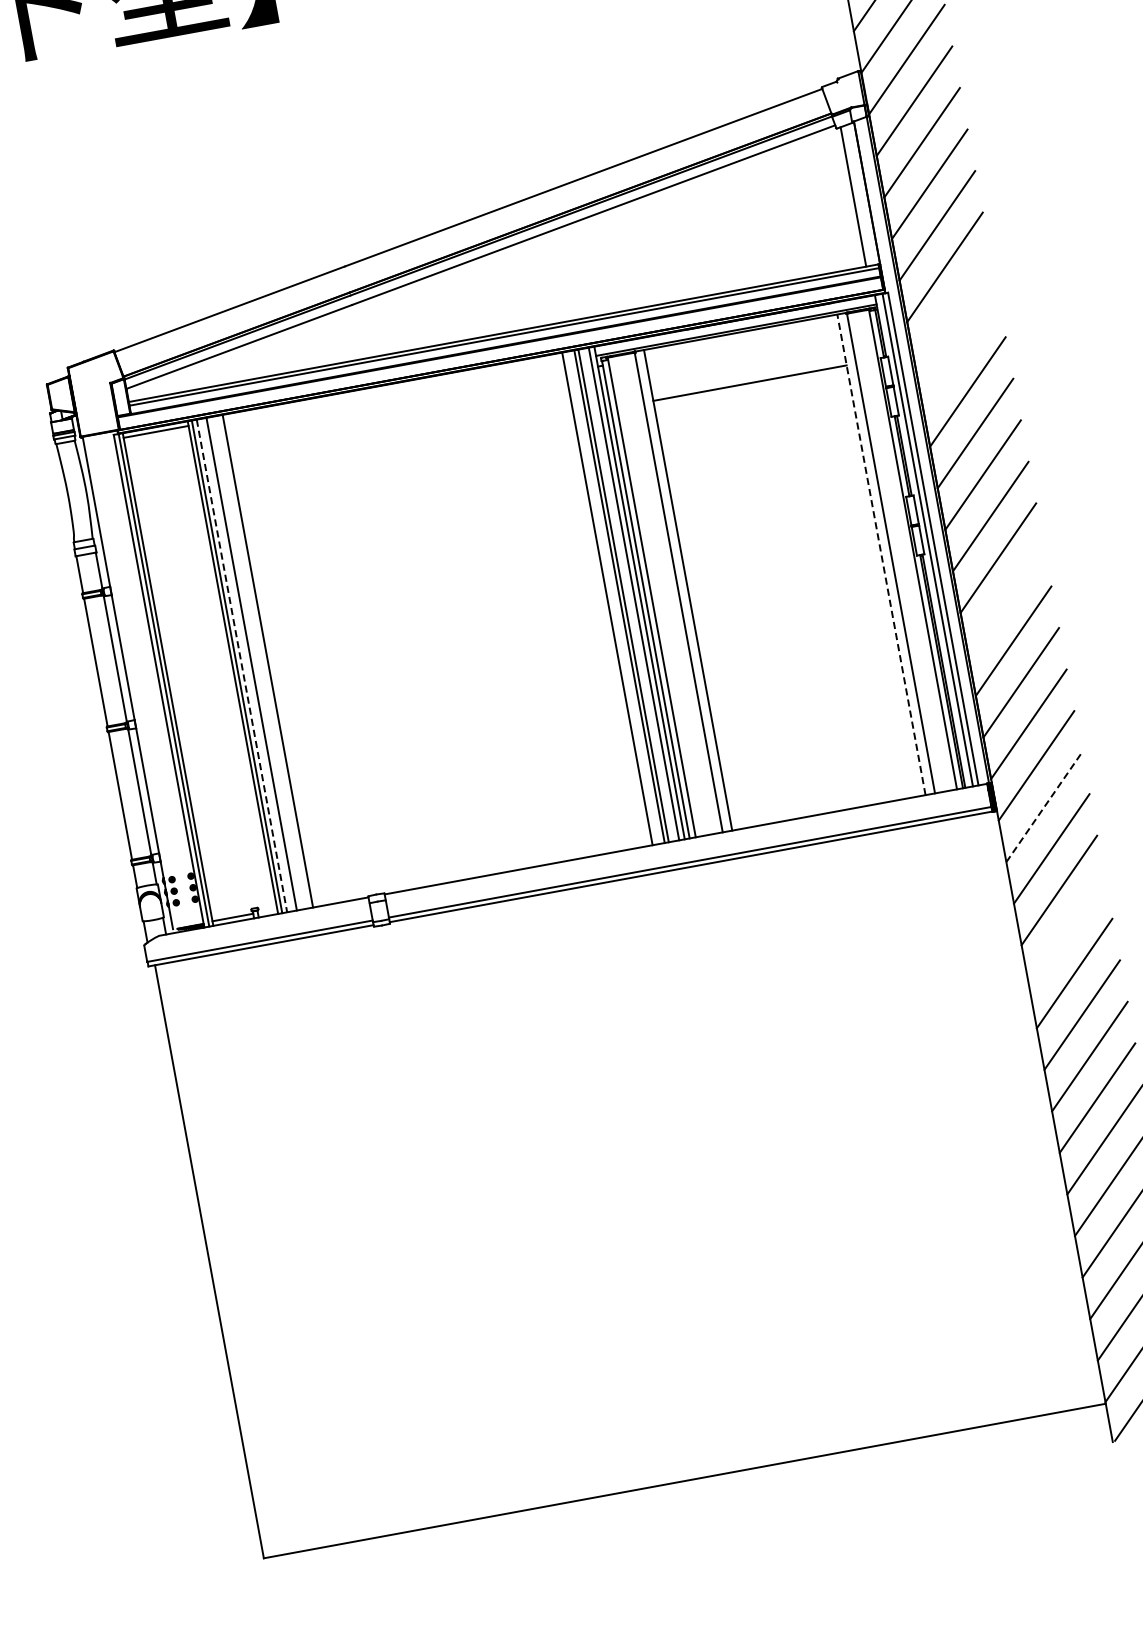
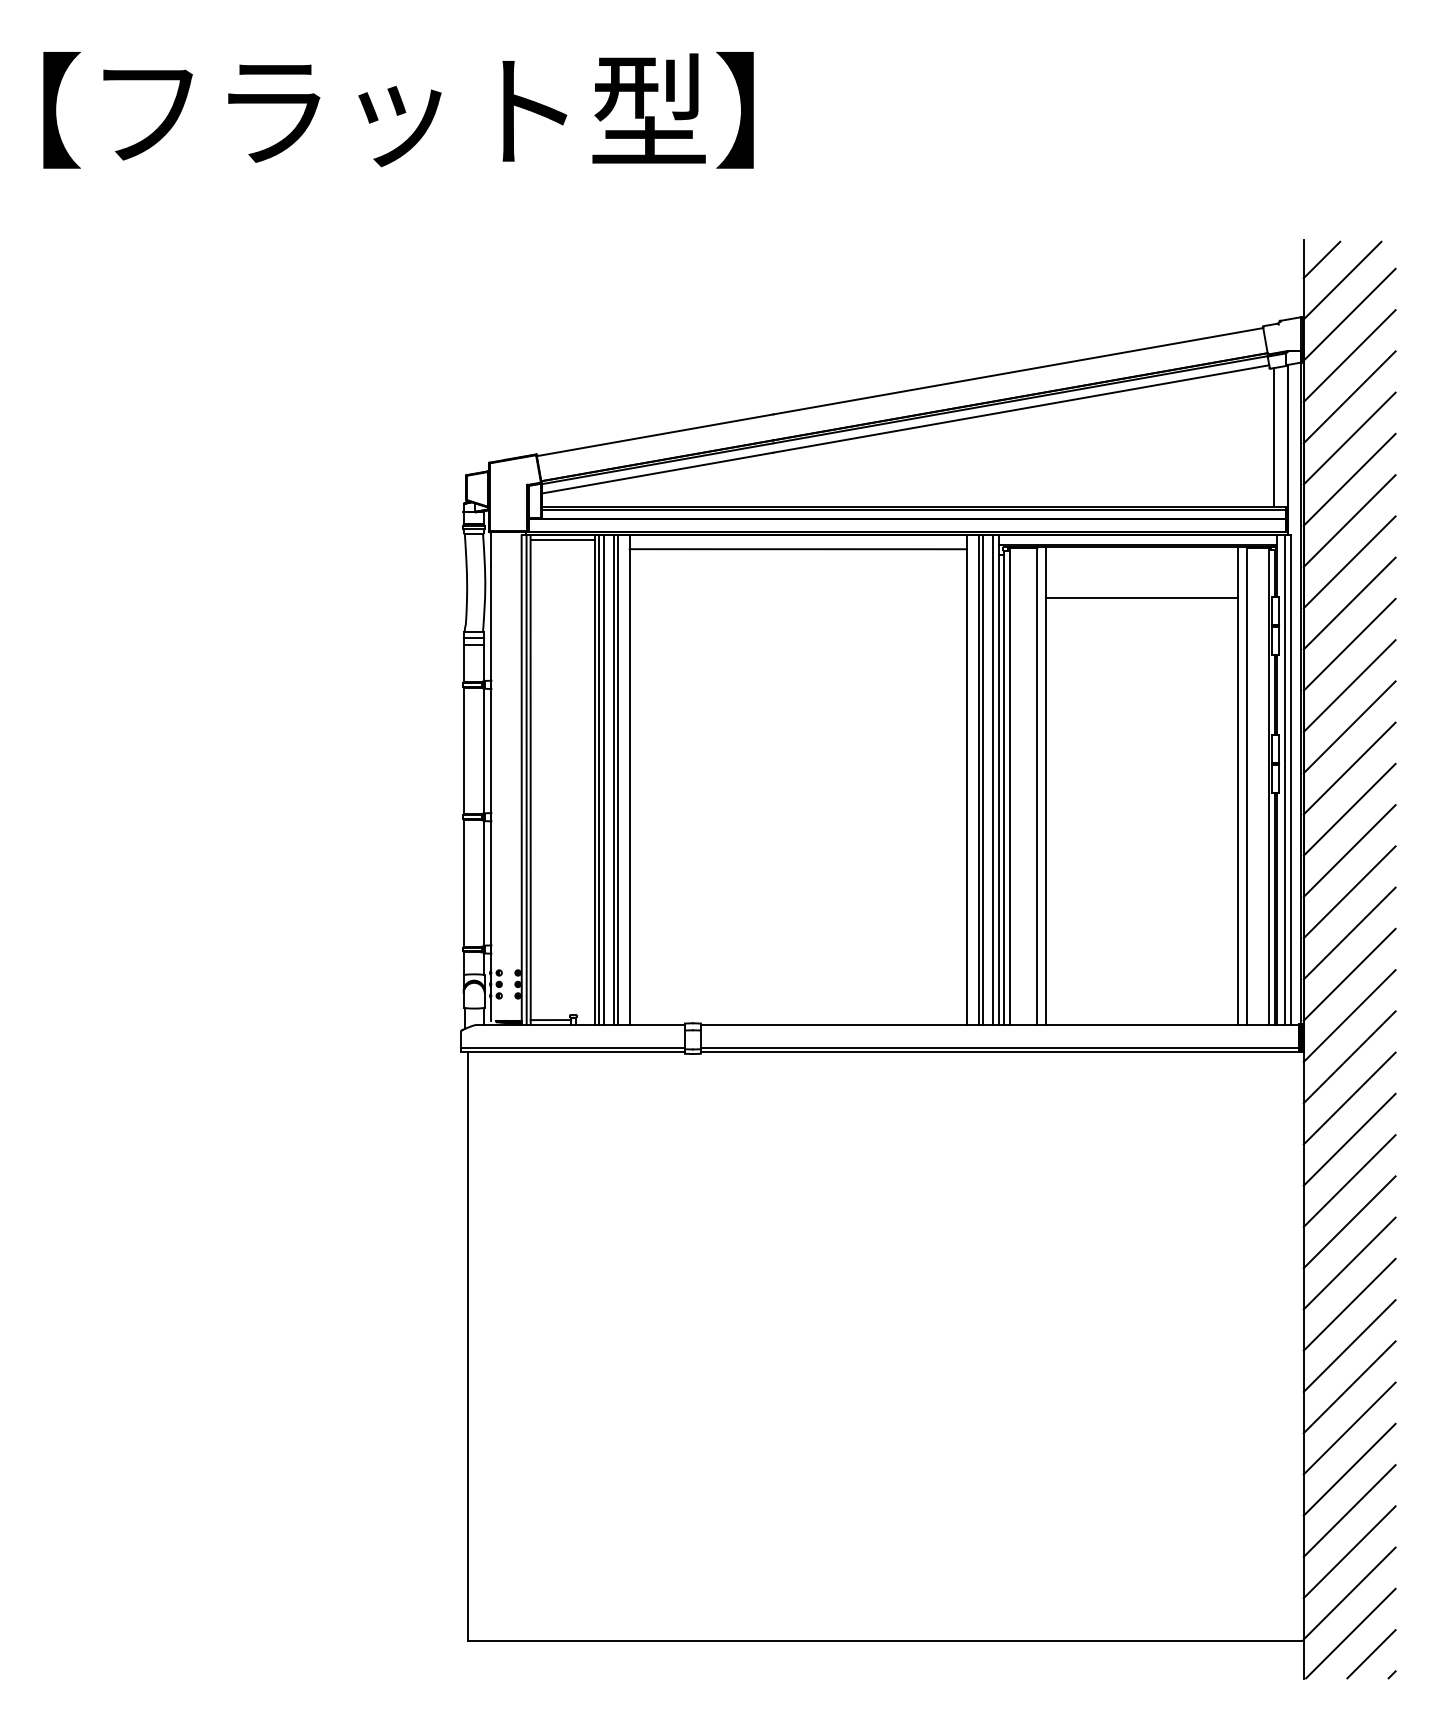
line: (952, 309) -> (1349, 562), added
line: (960, 350) -> (1349, 603), added
line: (394, 398) -> (797, 549), added
line: (881, 555) -> (1237, 786), dashed -> solid
line: (1005, 600) -> (1349, 851), added
line: (255, 662) -> (617, 779), added
line: (242, 666) -> (604, 780), dashed -> solid
line: (1044, 807) -> (1349, 1057), dashed -> solid
line: (1066, 931) -> (1349, 1180), added

